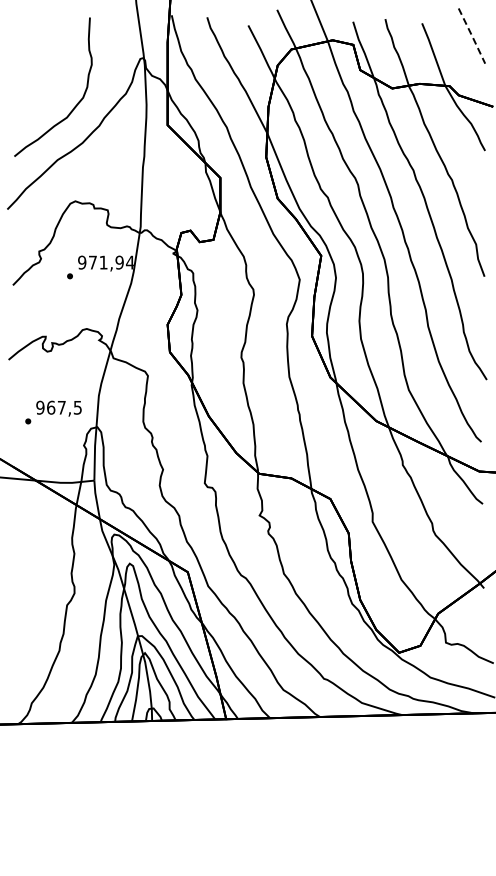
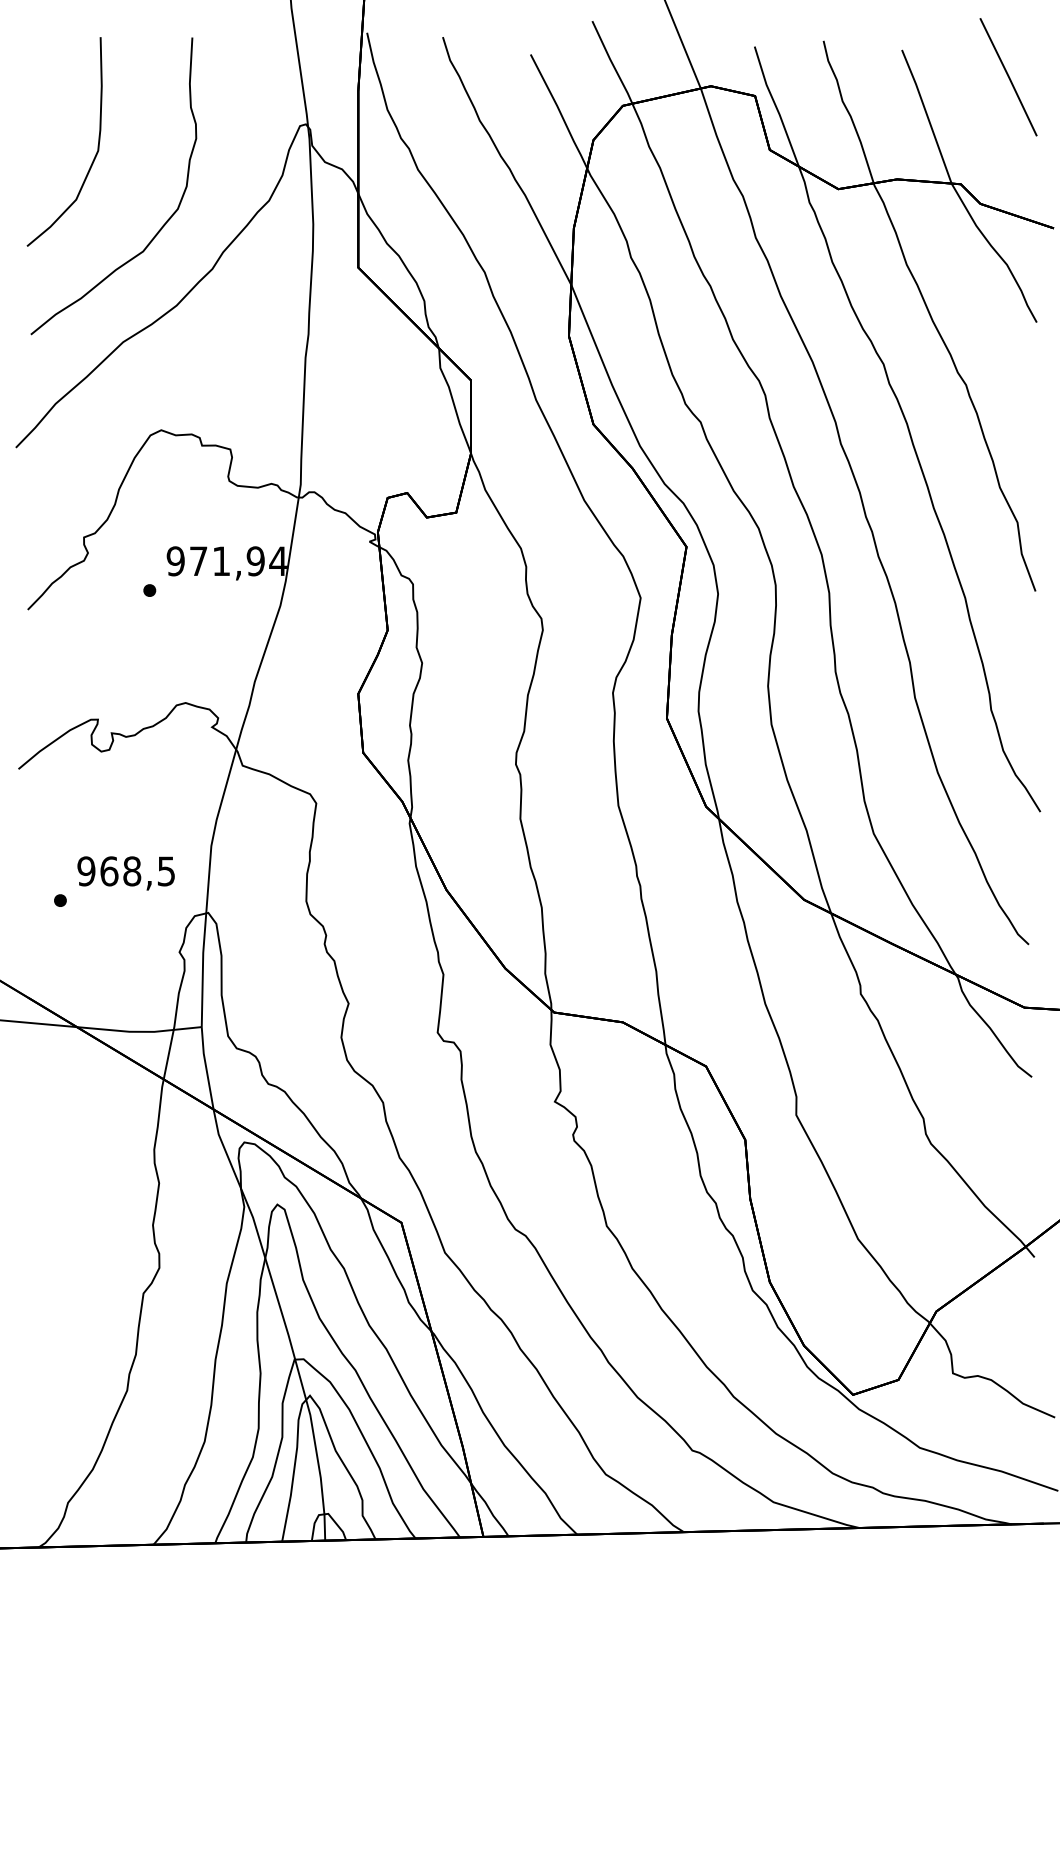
line: (472, 36) -> (1009, 78), dashed -> solid
curve: (44, 70) -> (95, 150), added
text: (61, 407) -> (131, 870), 967,5 -> 968,5

